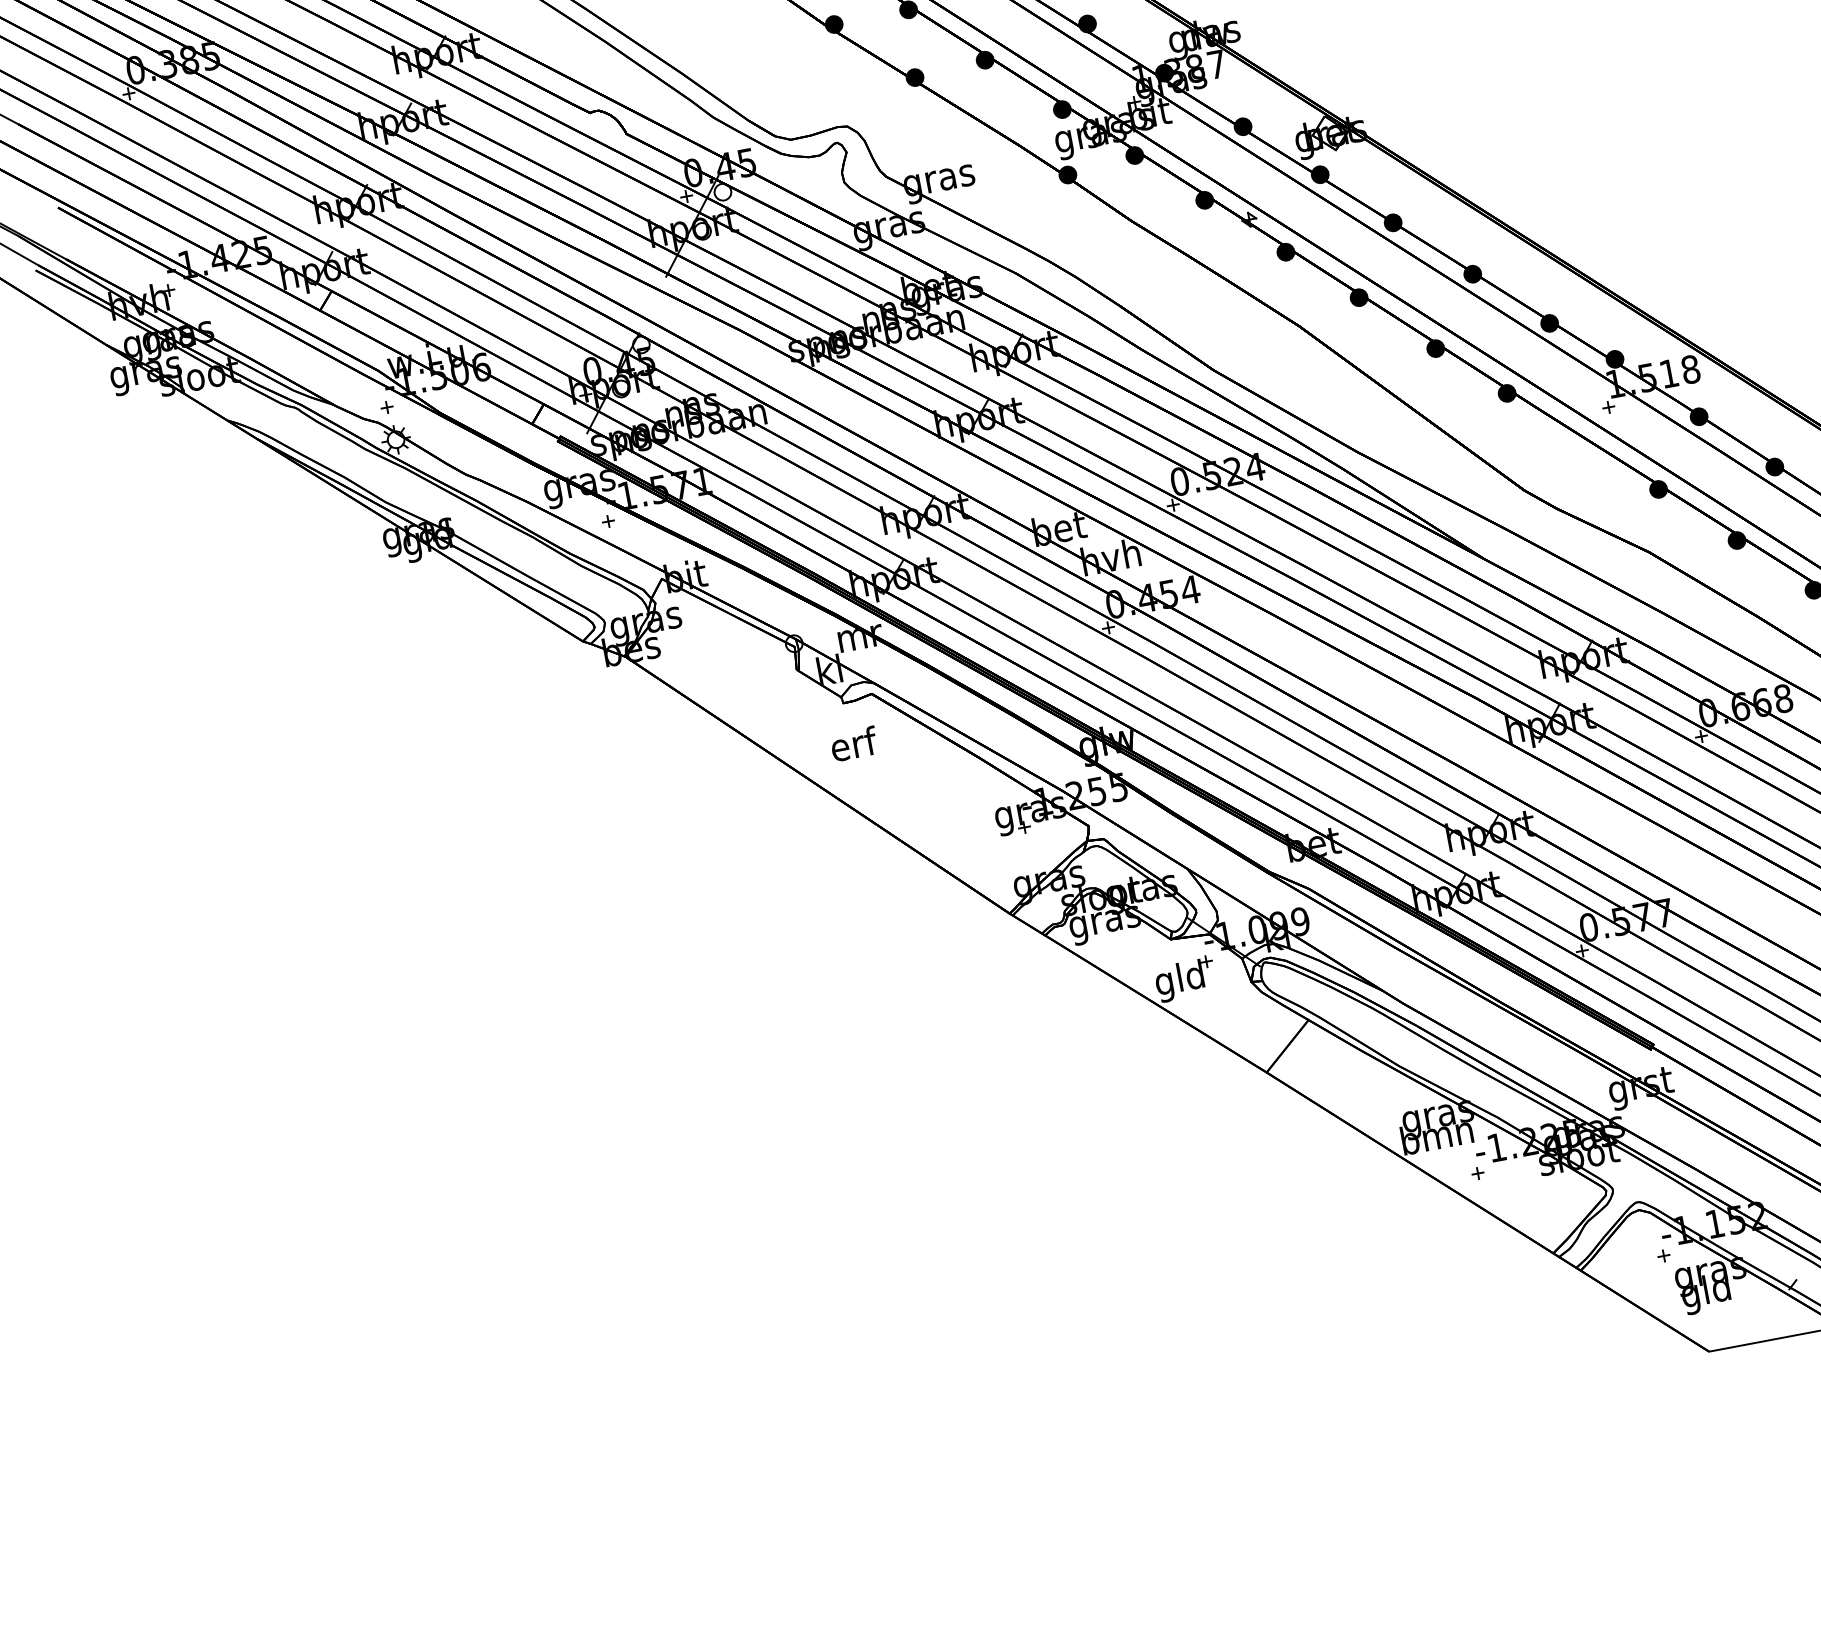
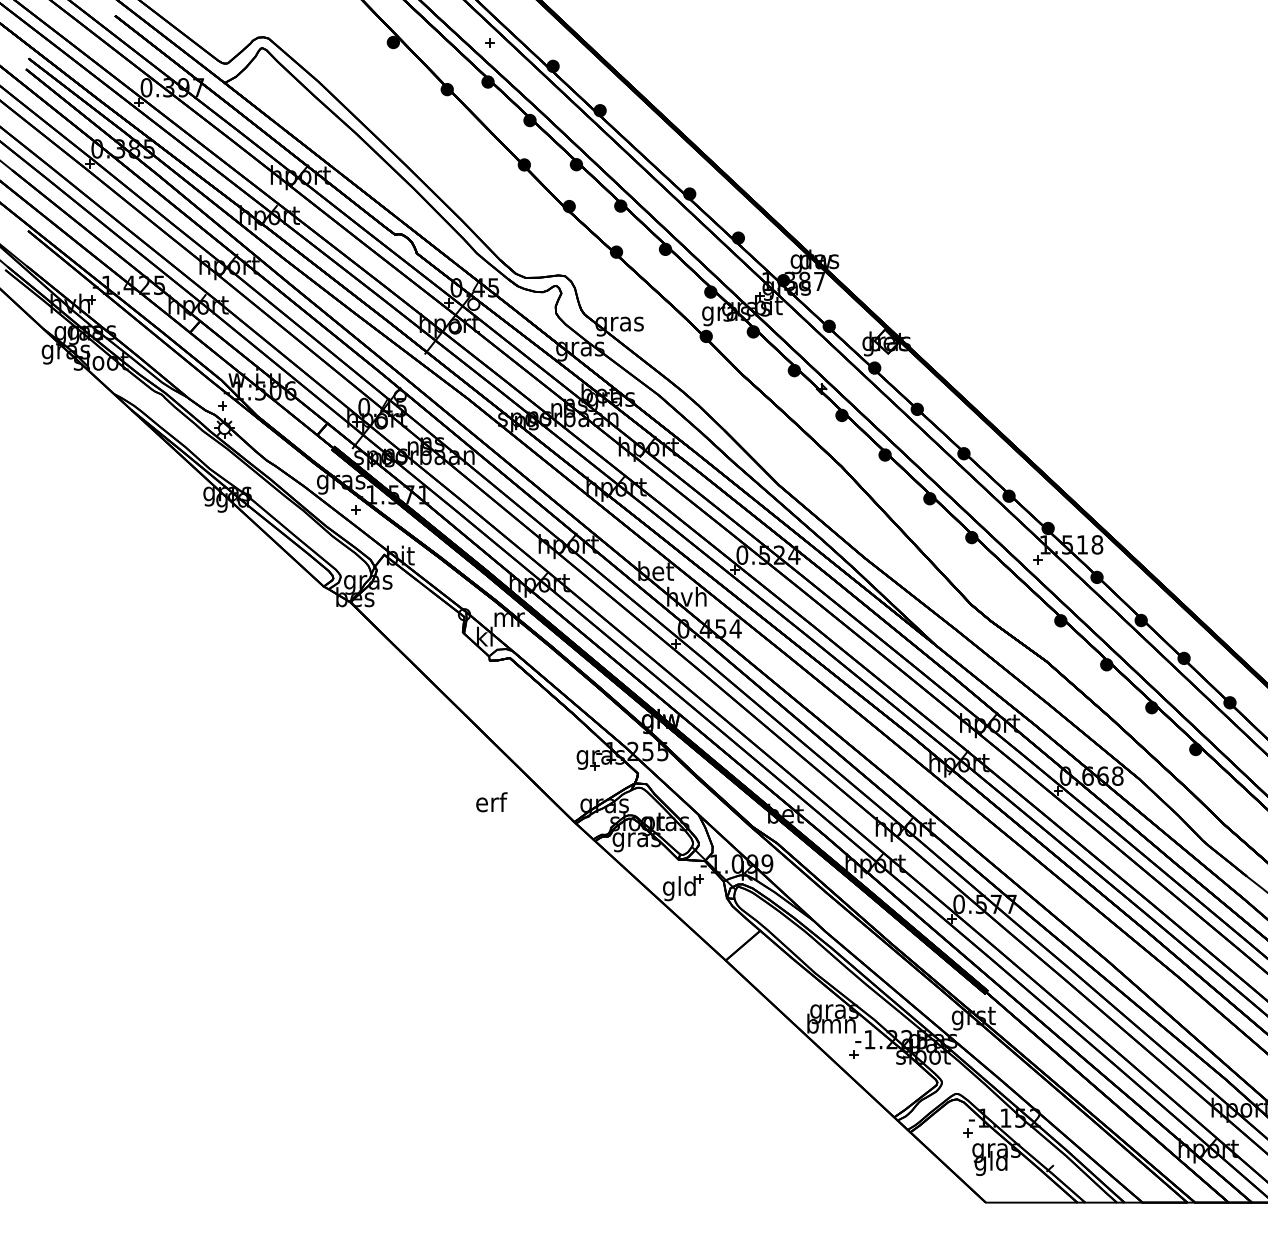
text: (853, 744) -> (491, 802), moved

